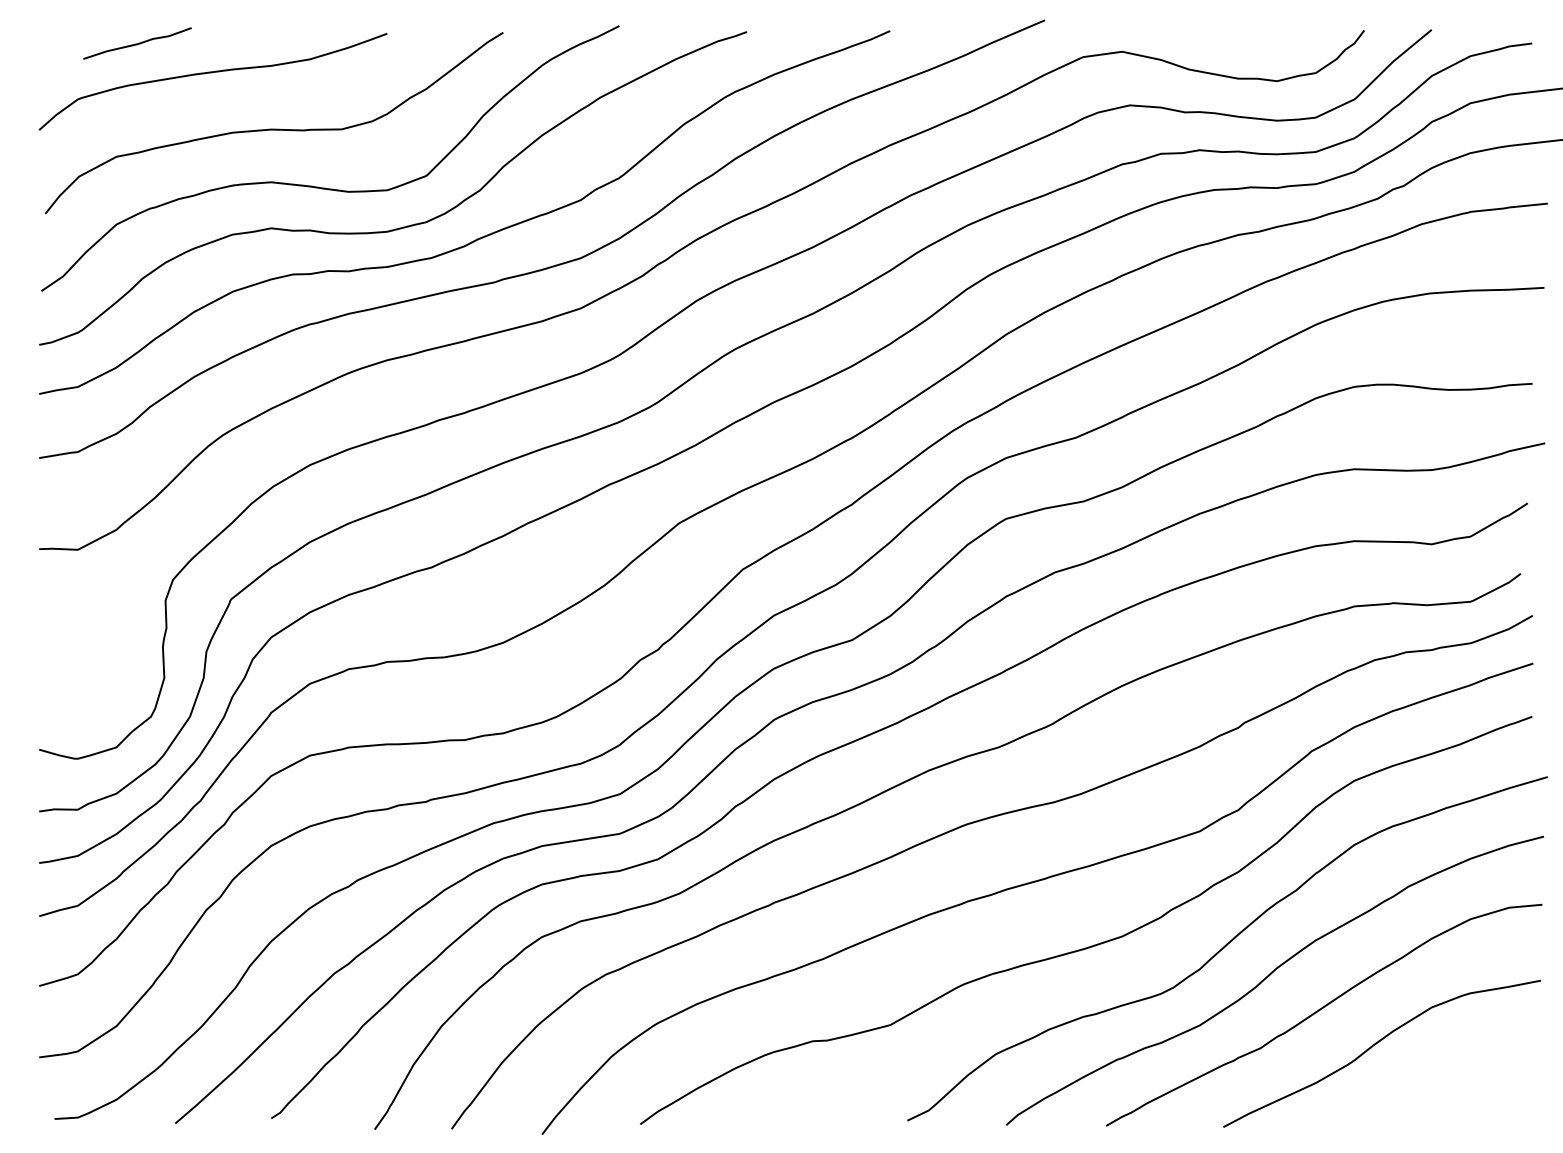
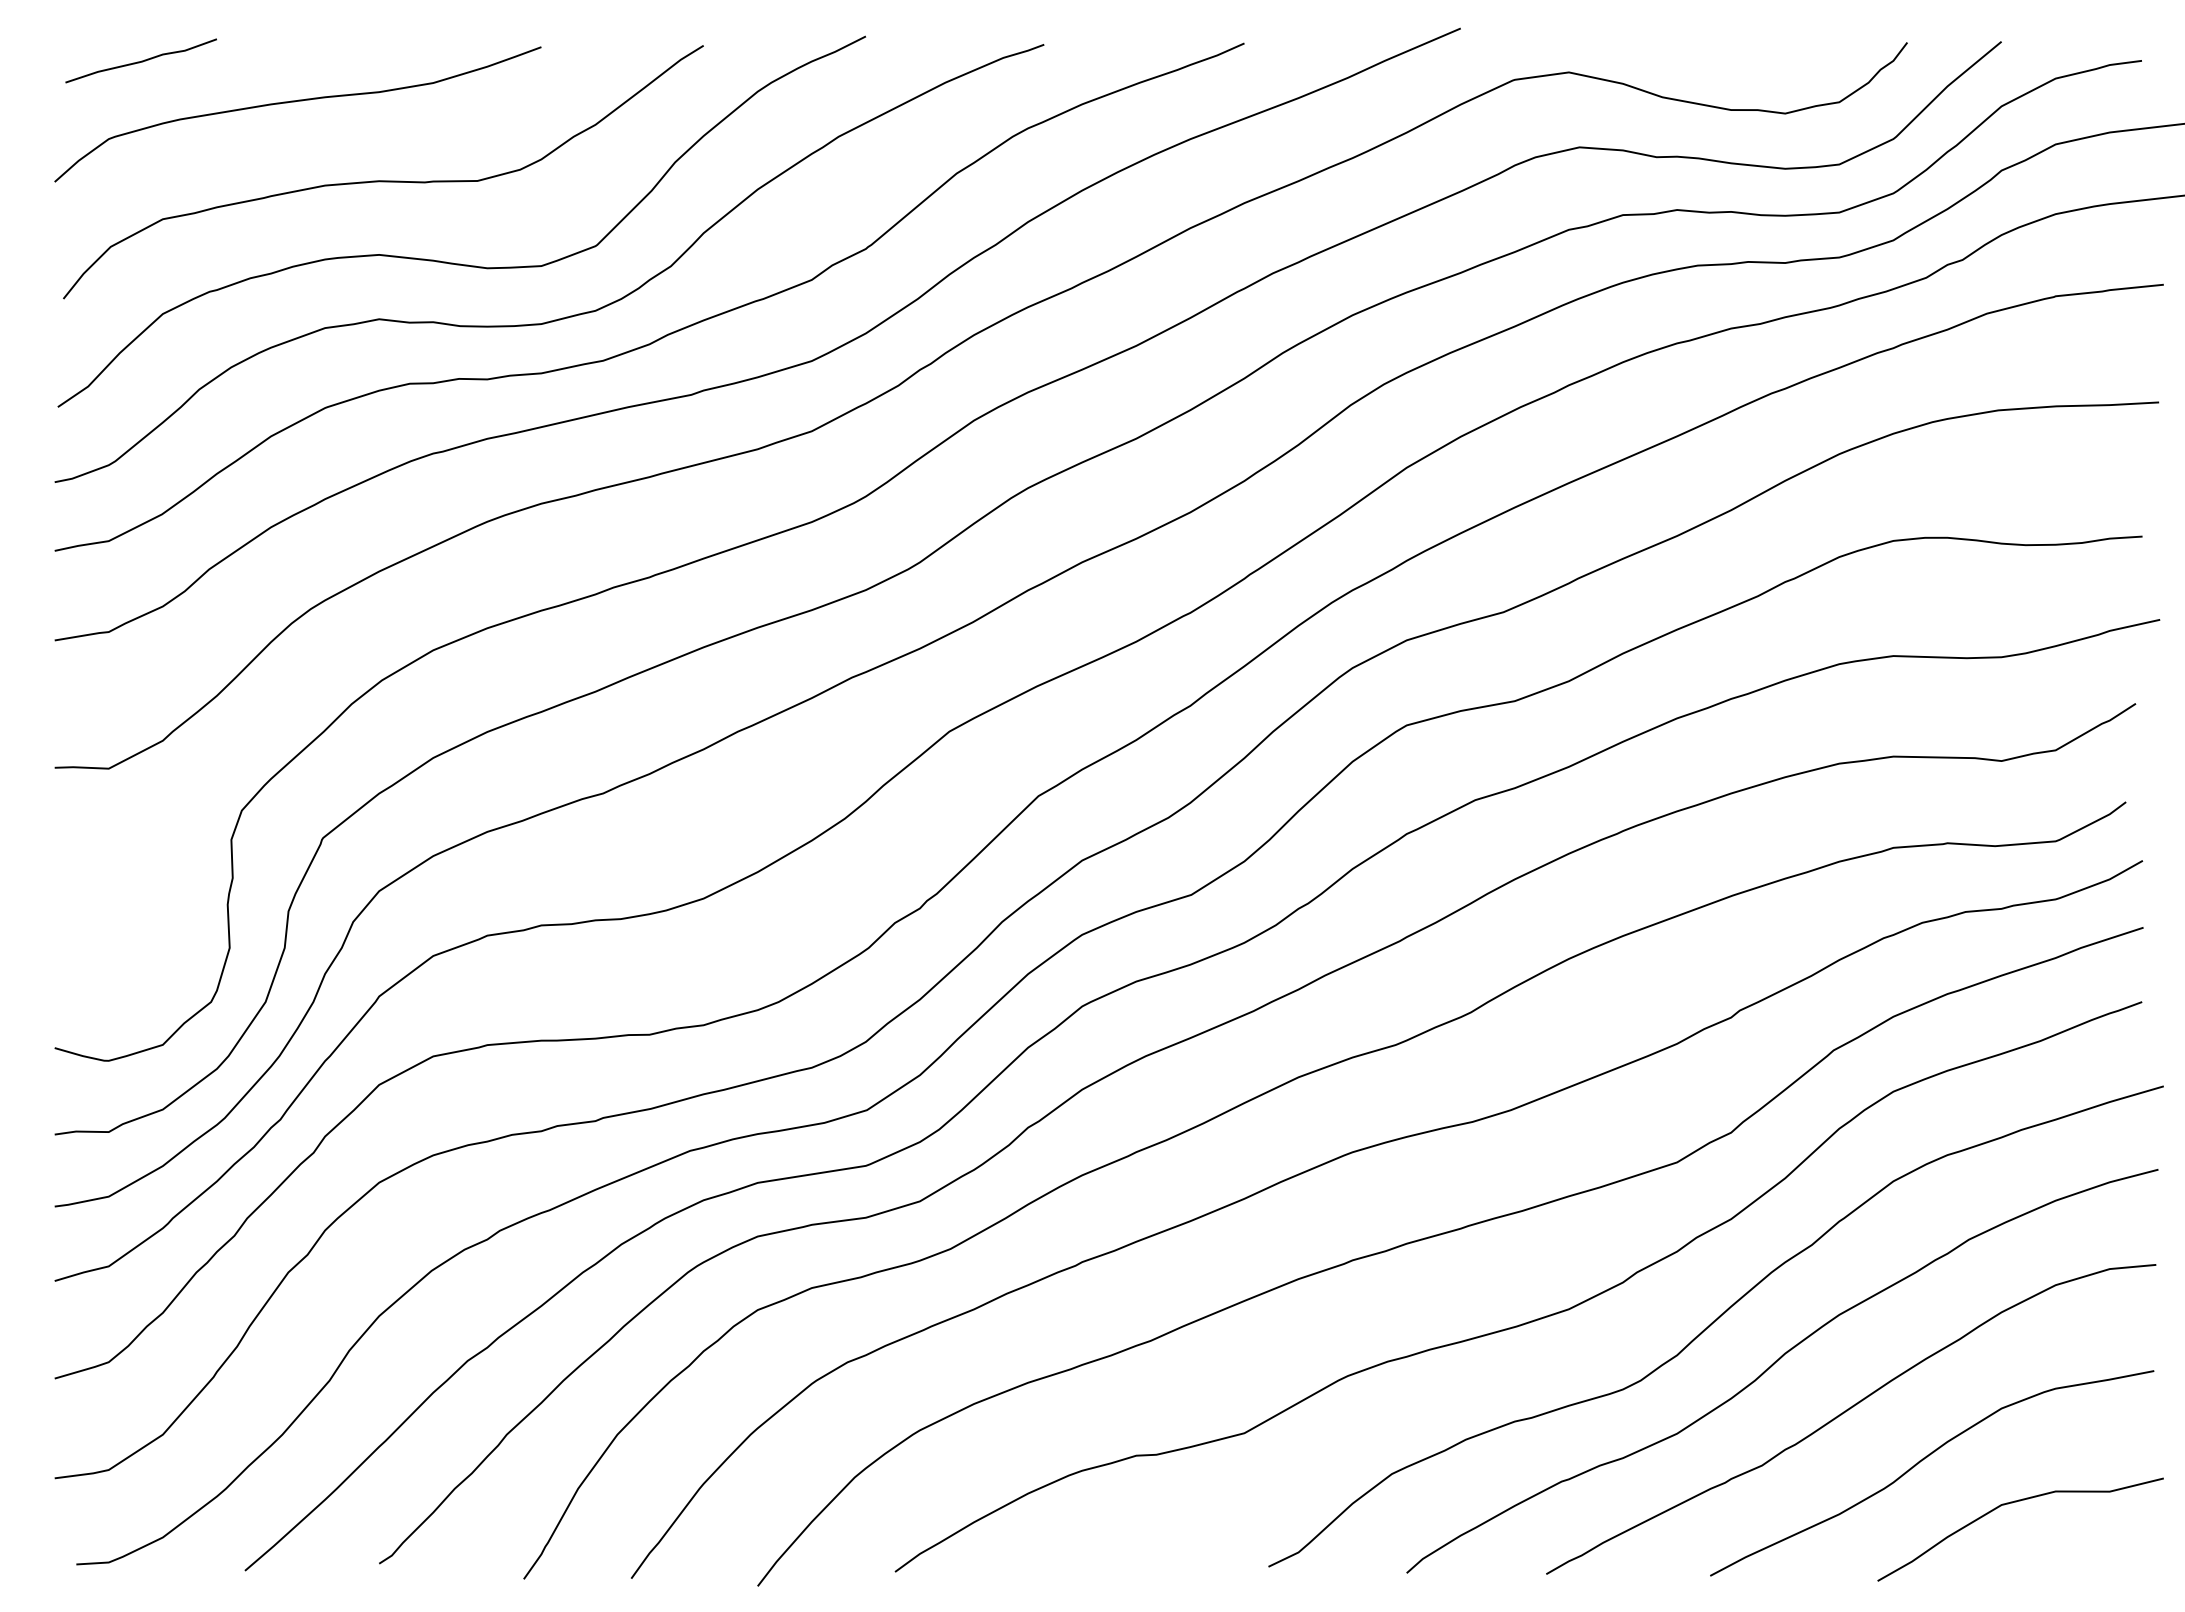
curve: (137, 43) -> (141, 60), moved
curve: (1439, 1075) -> (2012, 1503), added

